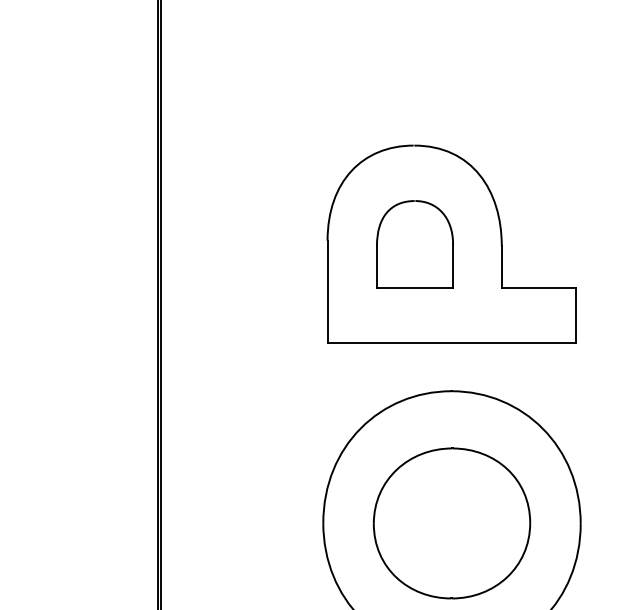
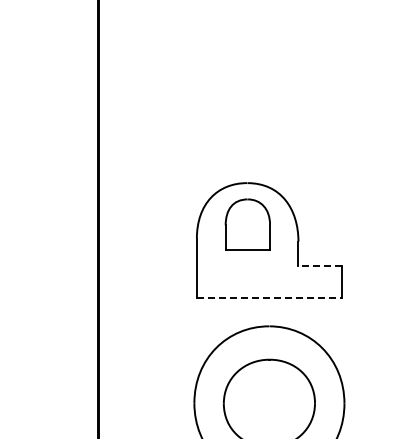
part: (414, 244) -> (247, 224), moved
line: (539, 288) -> (320, 266), solid -> dashed
line: (452, 341) -> (269, 297), solid -> dashed

